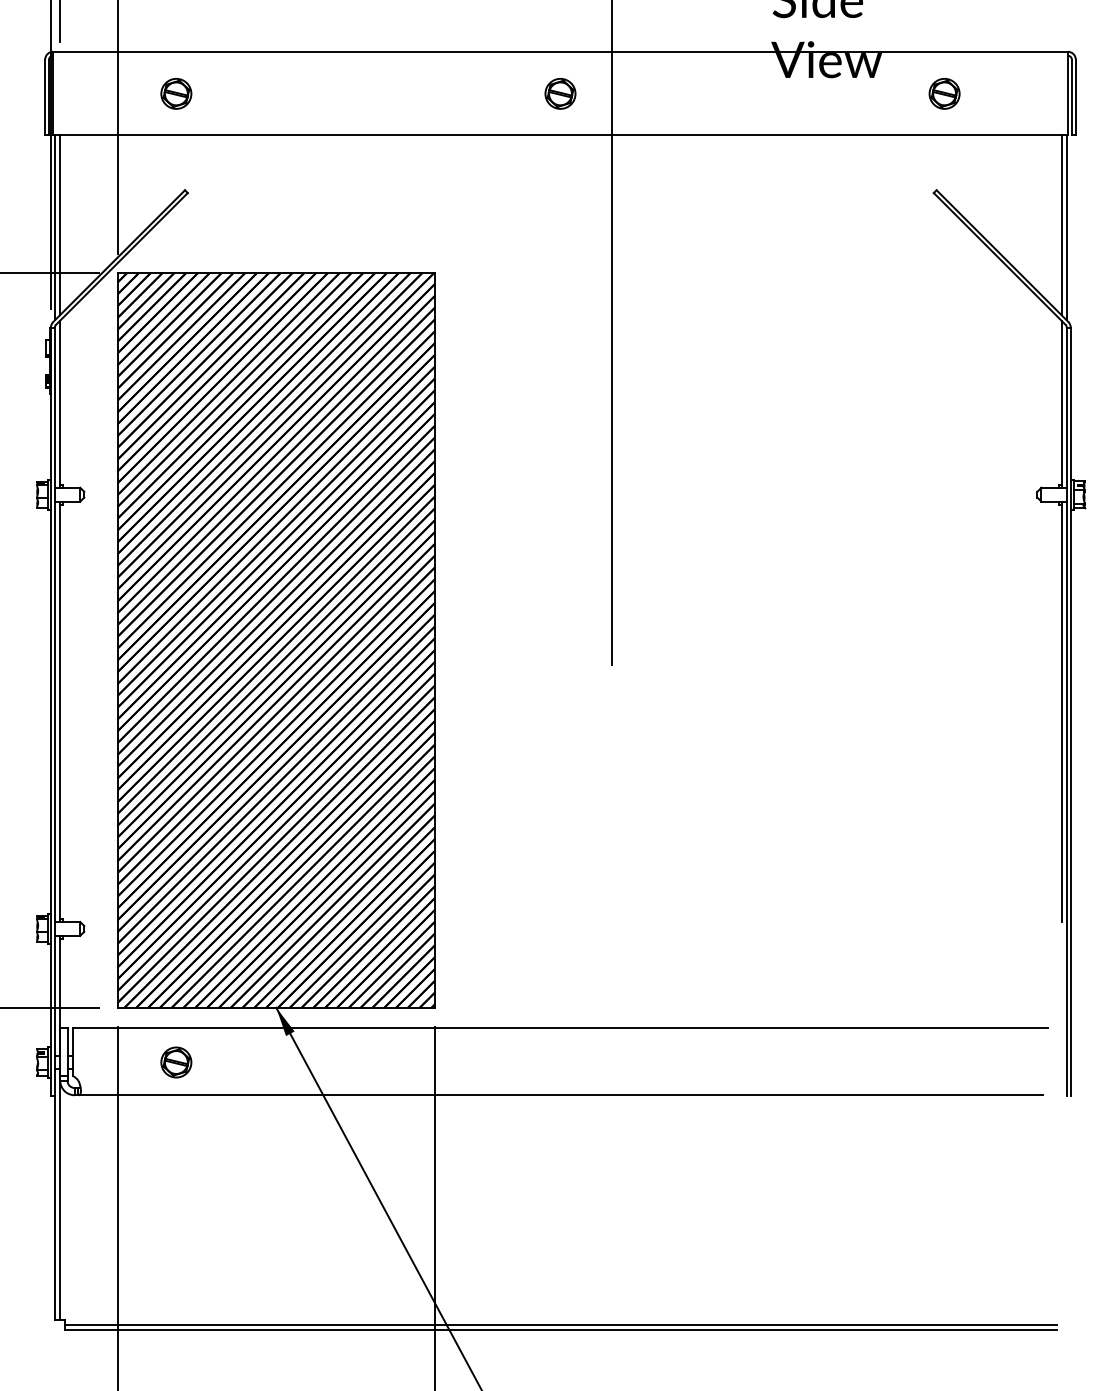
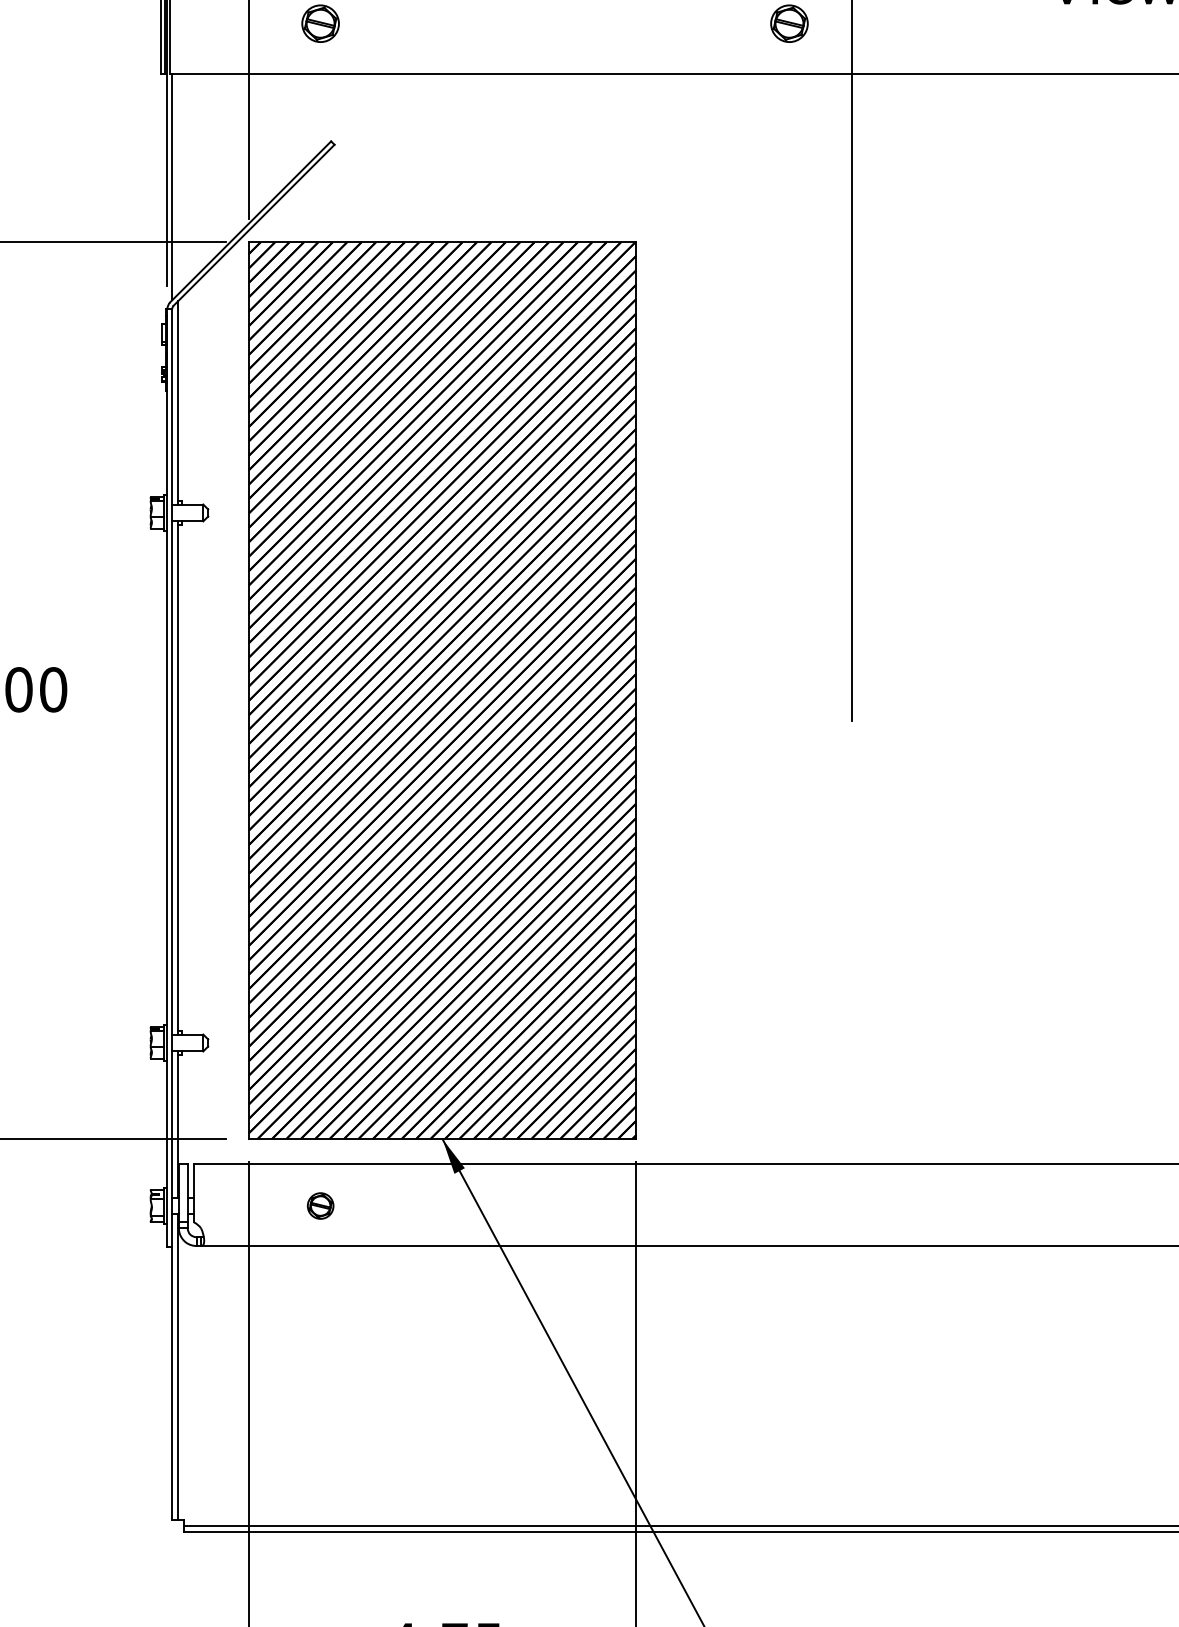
line: (59, 225) -> (177, 184), removed
part: (176, 1062) -> (320, 1206), size x0.7

